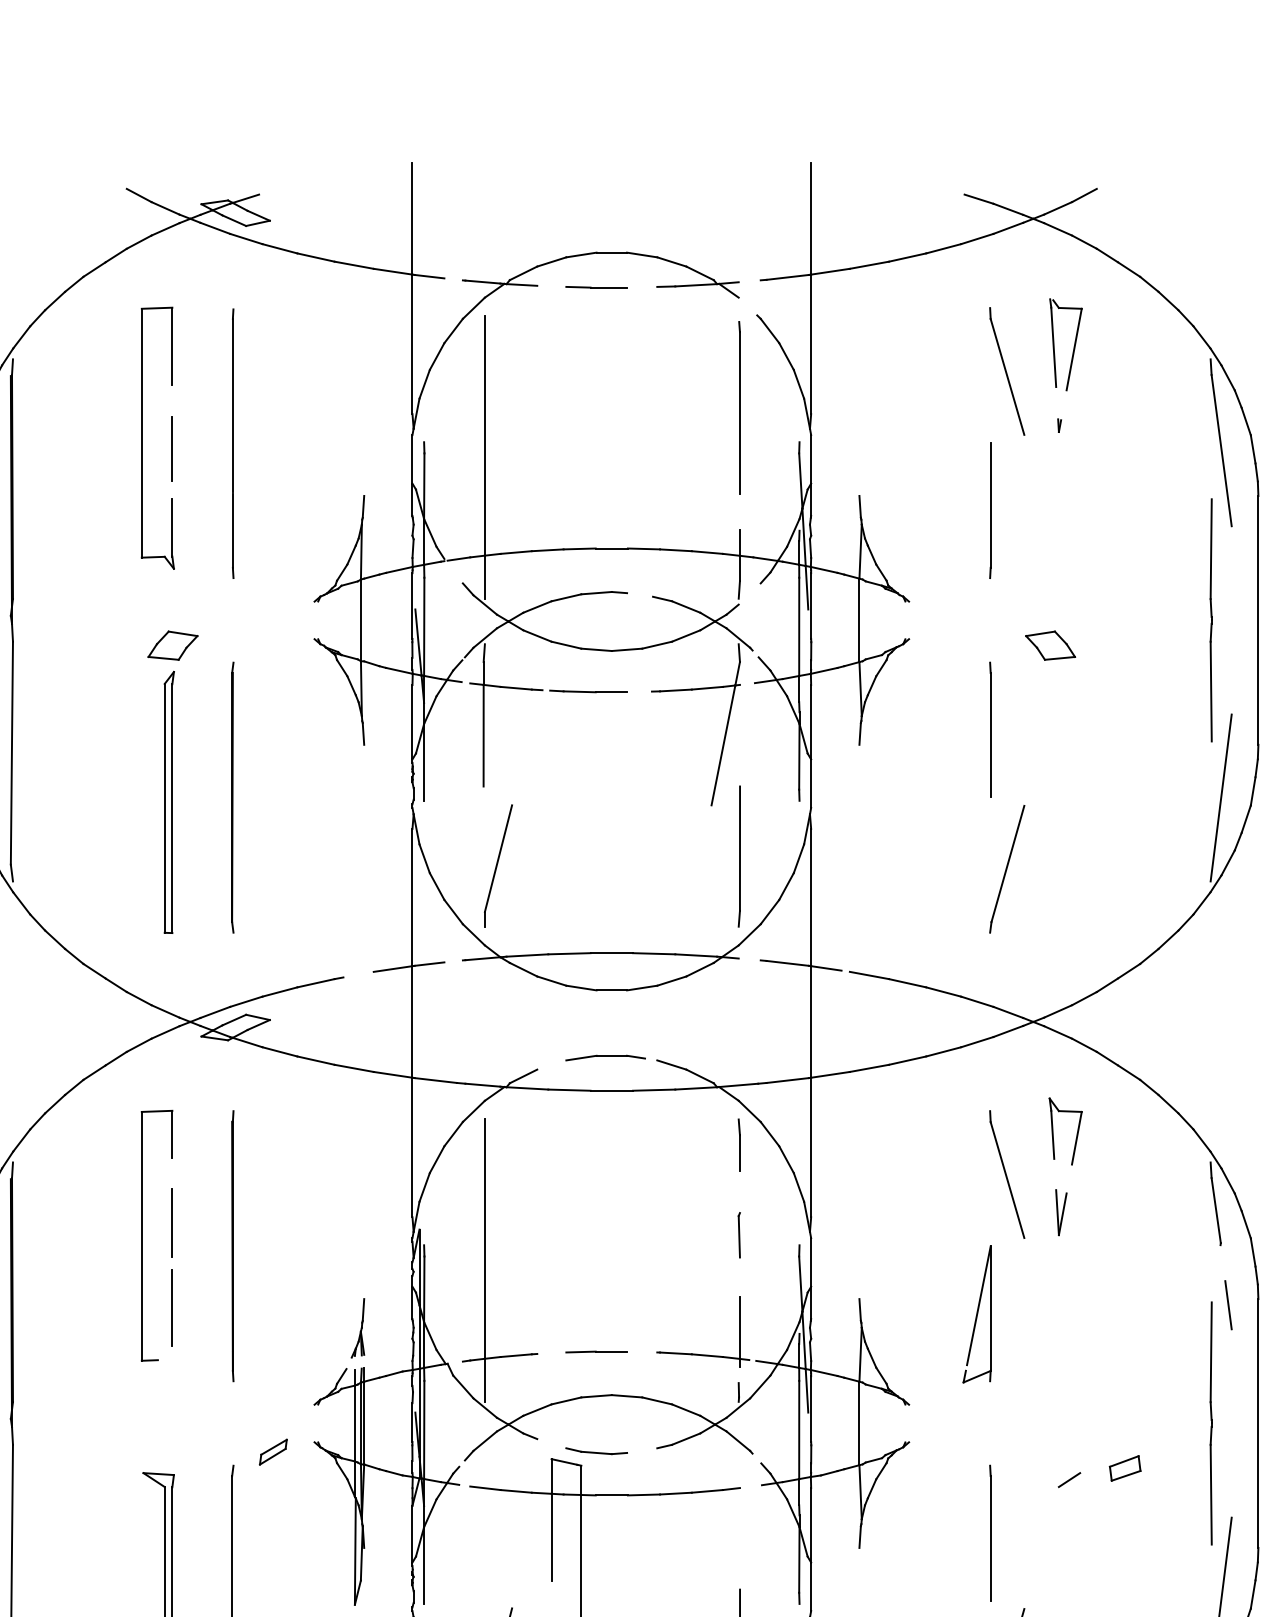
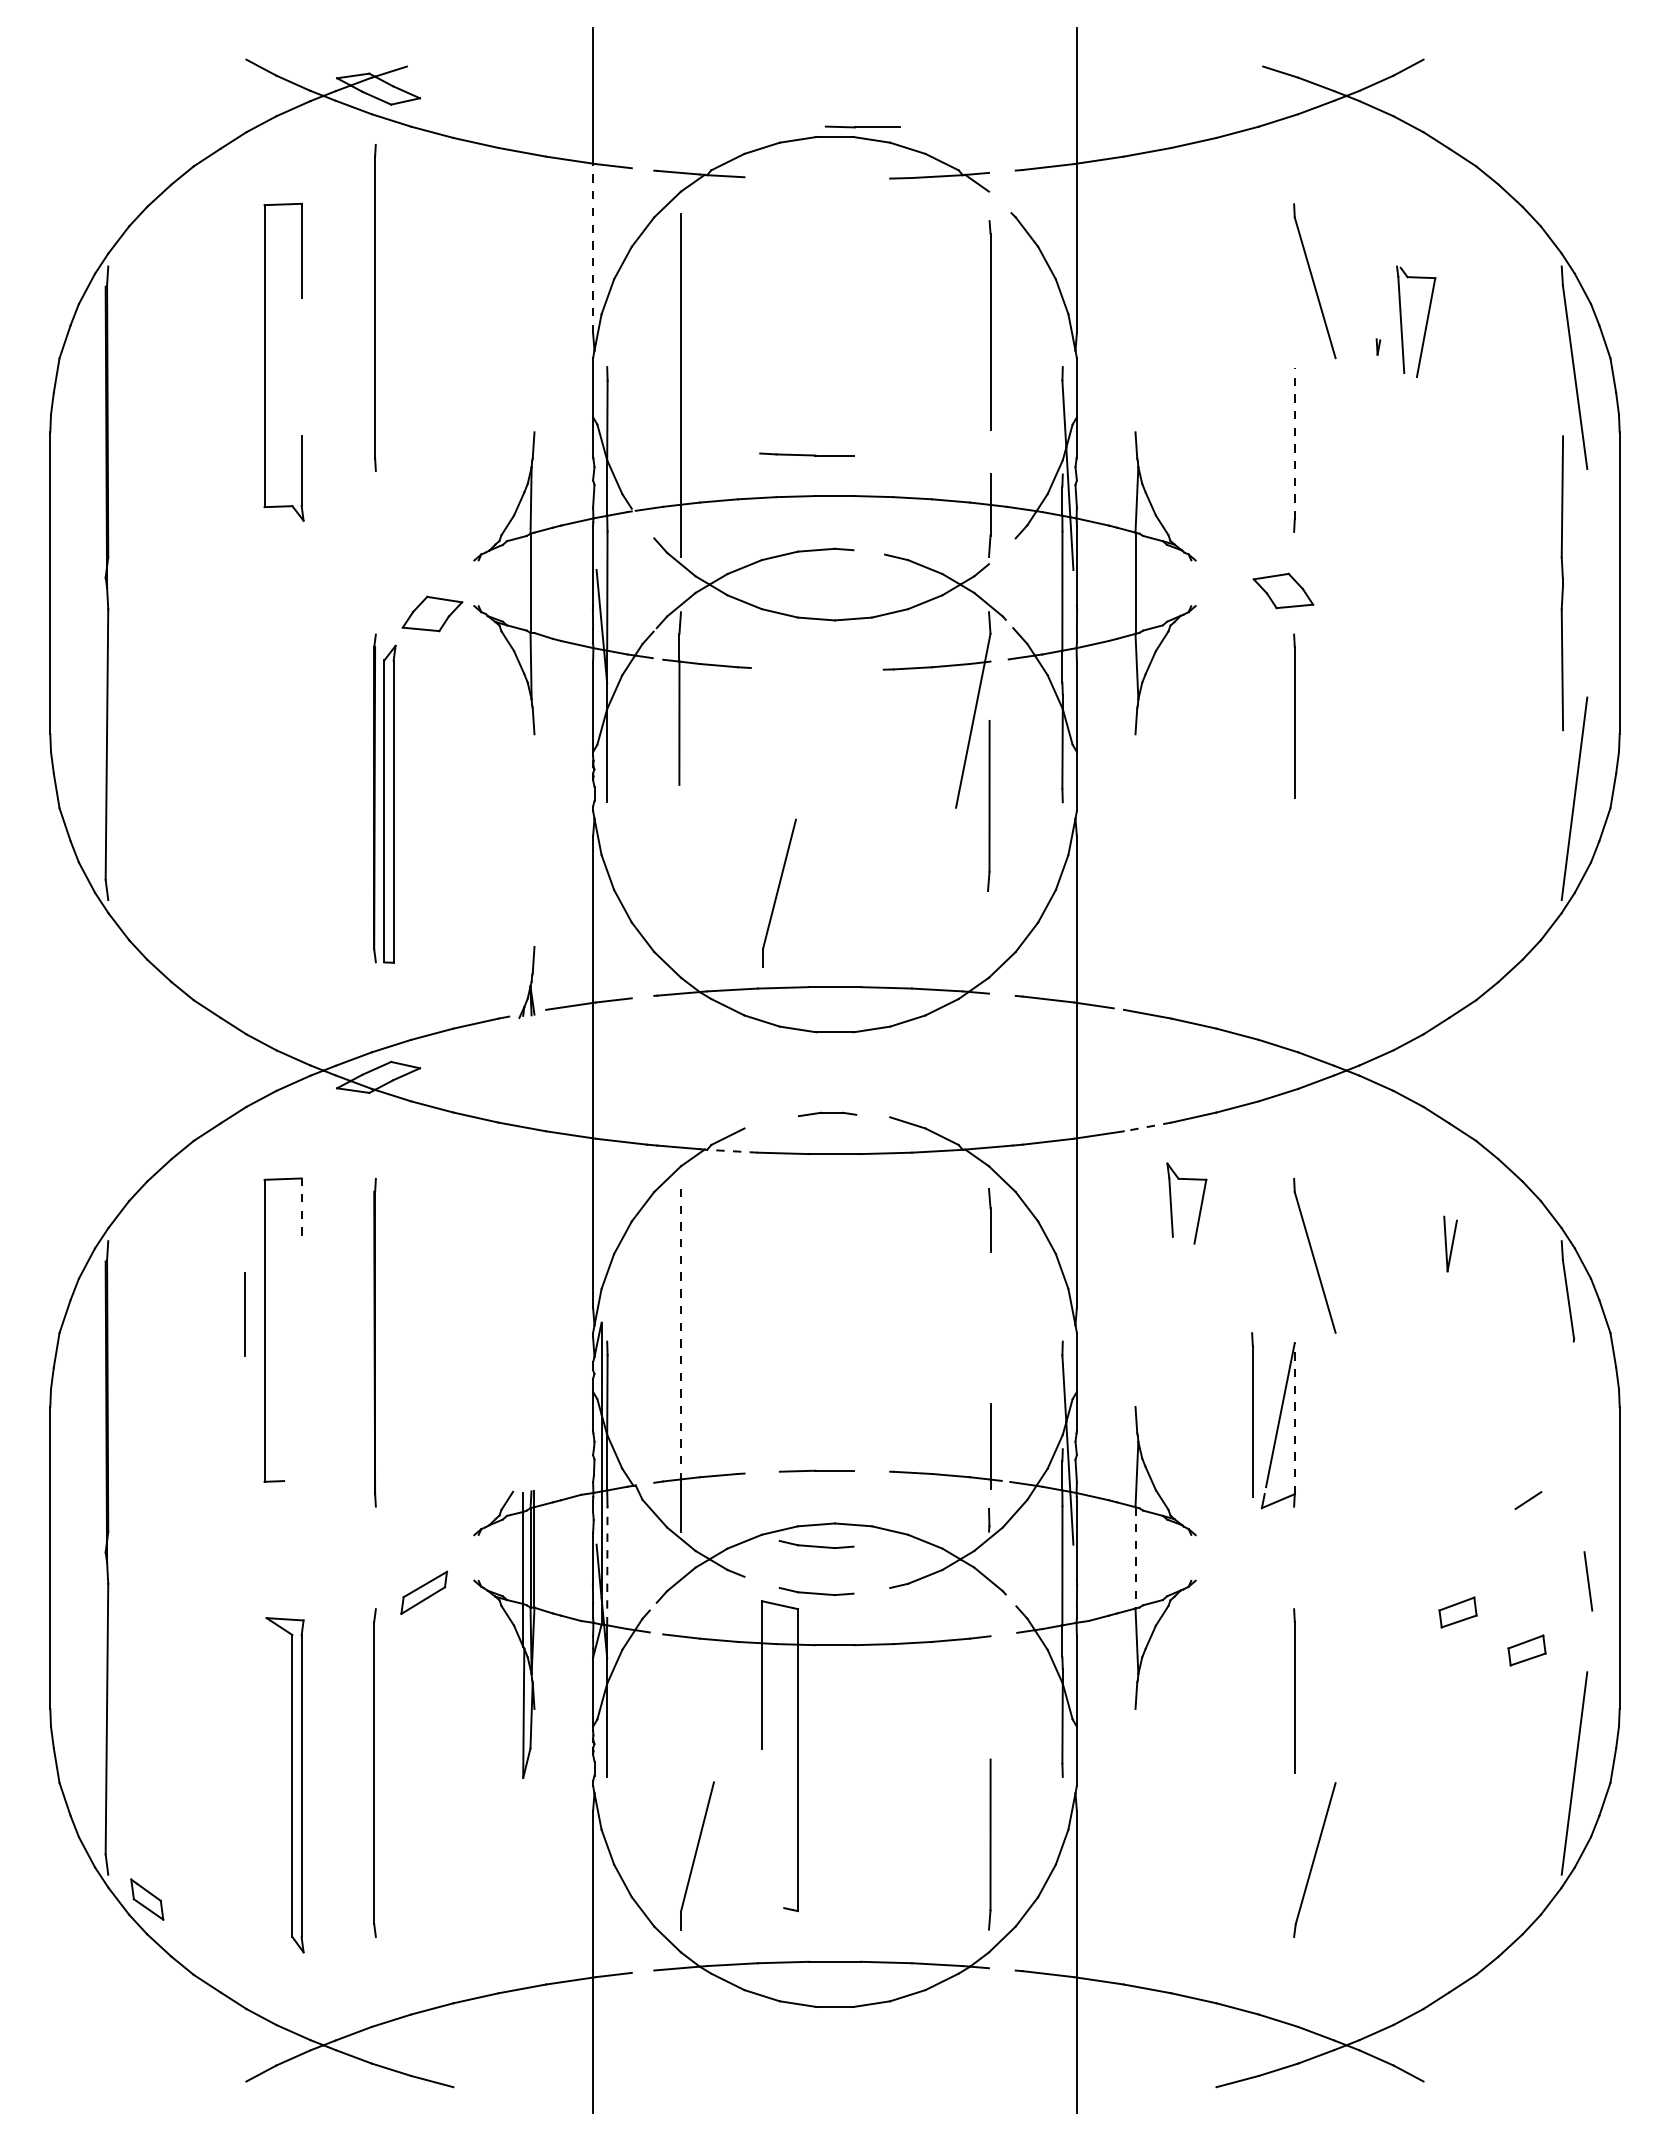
part: (596, 286) -> (862, 126), moved
line: (412, 344) -> (593, 248), solid -> dashed
part: (1073, 347) -> (1425, 324), moved
line: (233, 443) -> (375, 307), moved
line: (172, 449) -> (301, 375), removed
line: (990, 505) -> (1294, 443), solid -> dashed
part: (173, 645) -> (432, 613), moved
part: (1050, 645) -> (1283, 590), moved
line: (588, 691) -> (806, 454), moved
part: (168, 801) -> (389, 803), moved
line: (739, 856) -> (988, 805), moved
part: (498, 865) -> (779, 892), moved
part: (1006, 869) -> (1314, 885), removed
part: (605, 1058) -> (827, 1114), size x0.6
line: (869, 1068) -> (1147, 1127), solid -> dashed
line: (527, 1088) -> (732, 1151), solid -> dashed
part: (1076, 1132) -> (1200, 1204), moved
line: (172, 1134) -> (301, 1207), solid -> dashed
part: (1061, 1212) -> (1450, 1243), moved
line: (172, 1222) -> (244, 1314), moved
part: (739, 1235) -> (989, 1329), removed
line: (484, 1239) -> (680, 1334), solid -> dashed
line: (955, 1305) -> (1252, 1414), added
line: (1228, 1305) -> (1588, 1581), moved
line: (172, 1307) -> (301, 1417), removed
line: (990, 1308) -> (1294, 1418), solid -> dashed
part: (357, 1328) -> (526, 982), moved
part: (596, 1412) -> (816, 1544), added
line: (859, 1423) -> (1135, 1557), solid -> dashed
line: (1211, 1423) -> (1562, 1557), removed
line: (424, 1429) -> (607, 1565), solid -> dashed
part: (273, 1451) -> (424, 1592), size x1.4
line: (1069, 1480) -> (1528, 1500), moved
part: (1181, 1499) -> (1526, 1650), added

